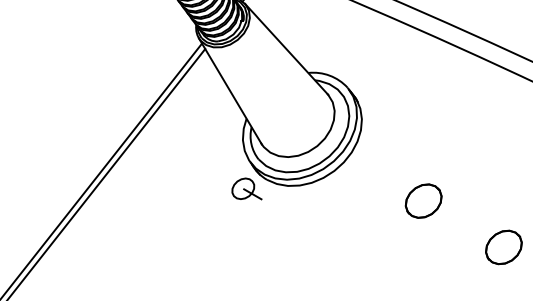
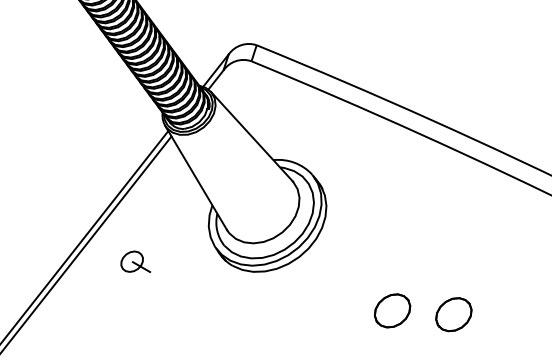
part: (246, 188) -> (135, 261), moved
part: (423, 200) -> (392, 310), moved
part: (503, 247) -> (453, 314), moved

